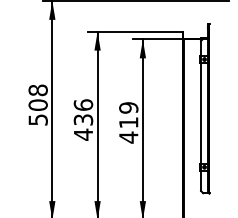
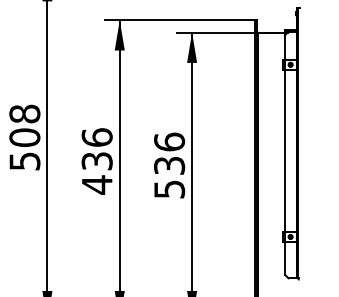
text: (128, 122) -> (169, 165), 419 -> 536

